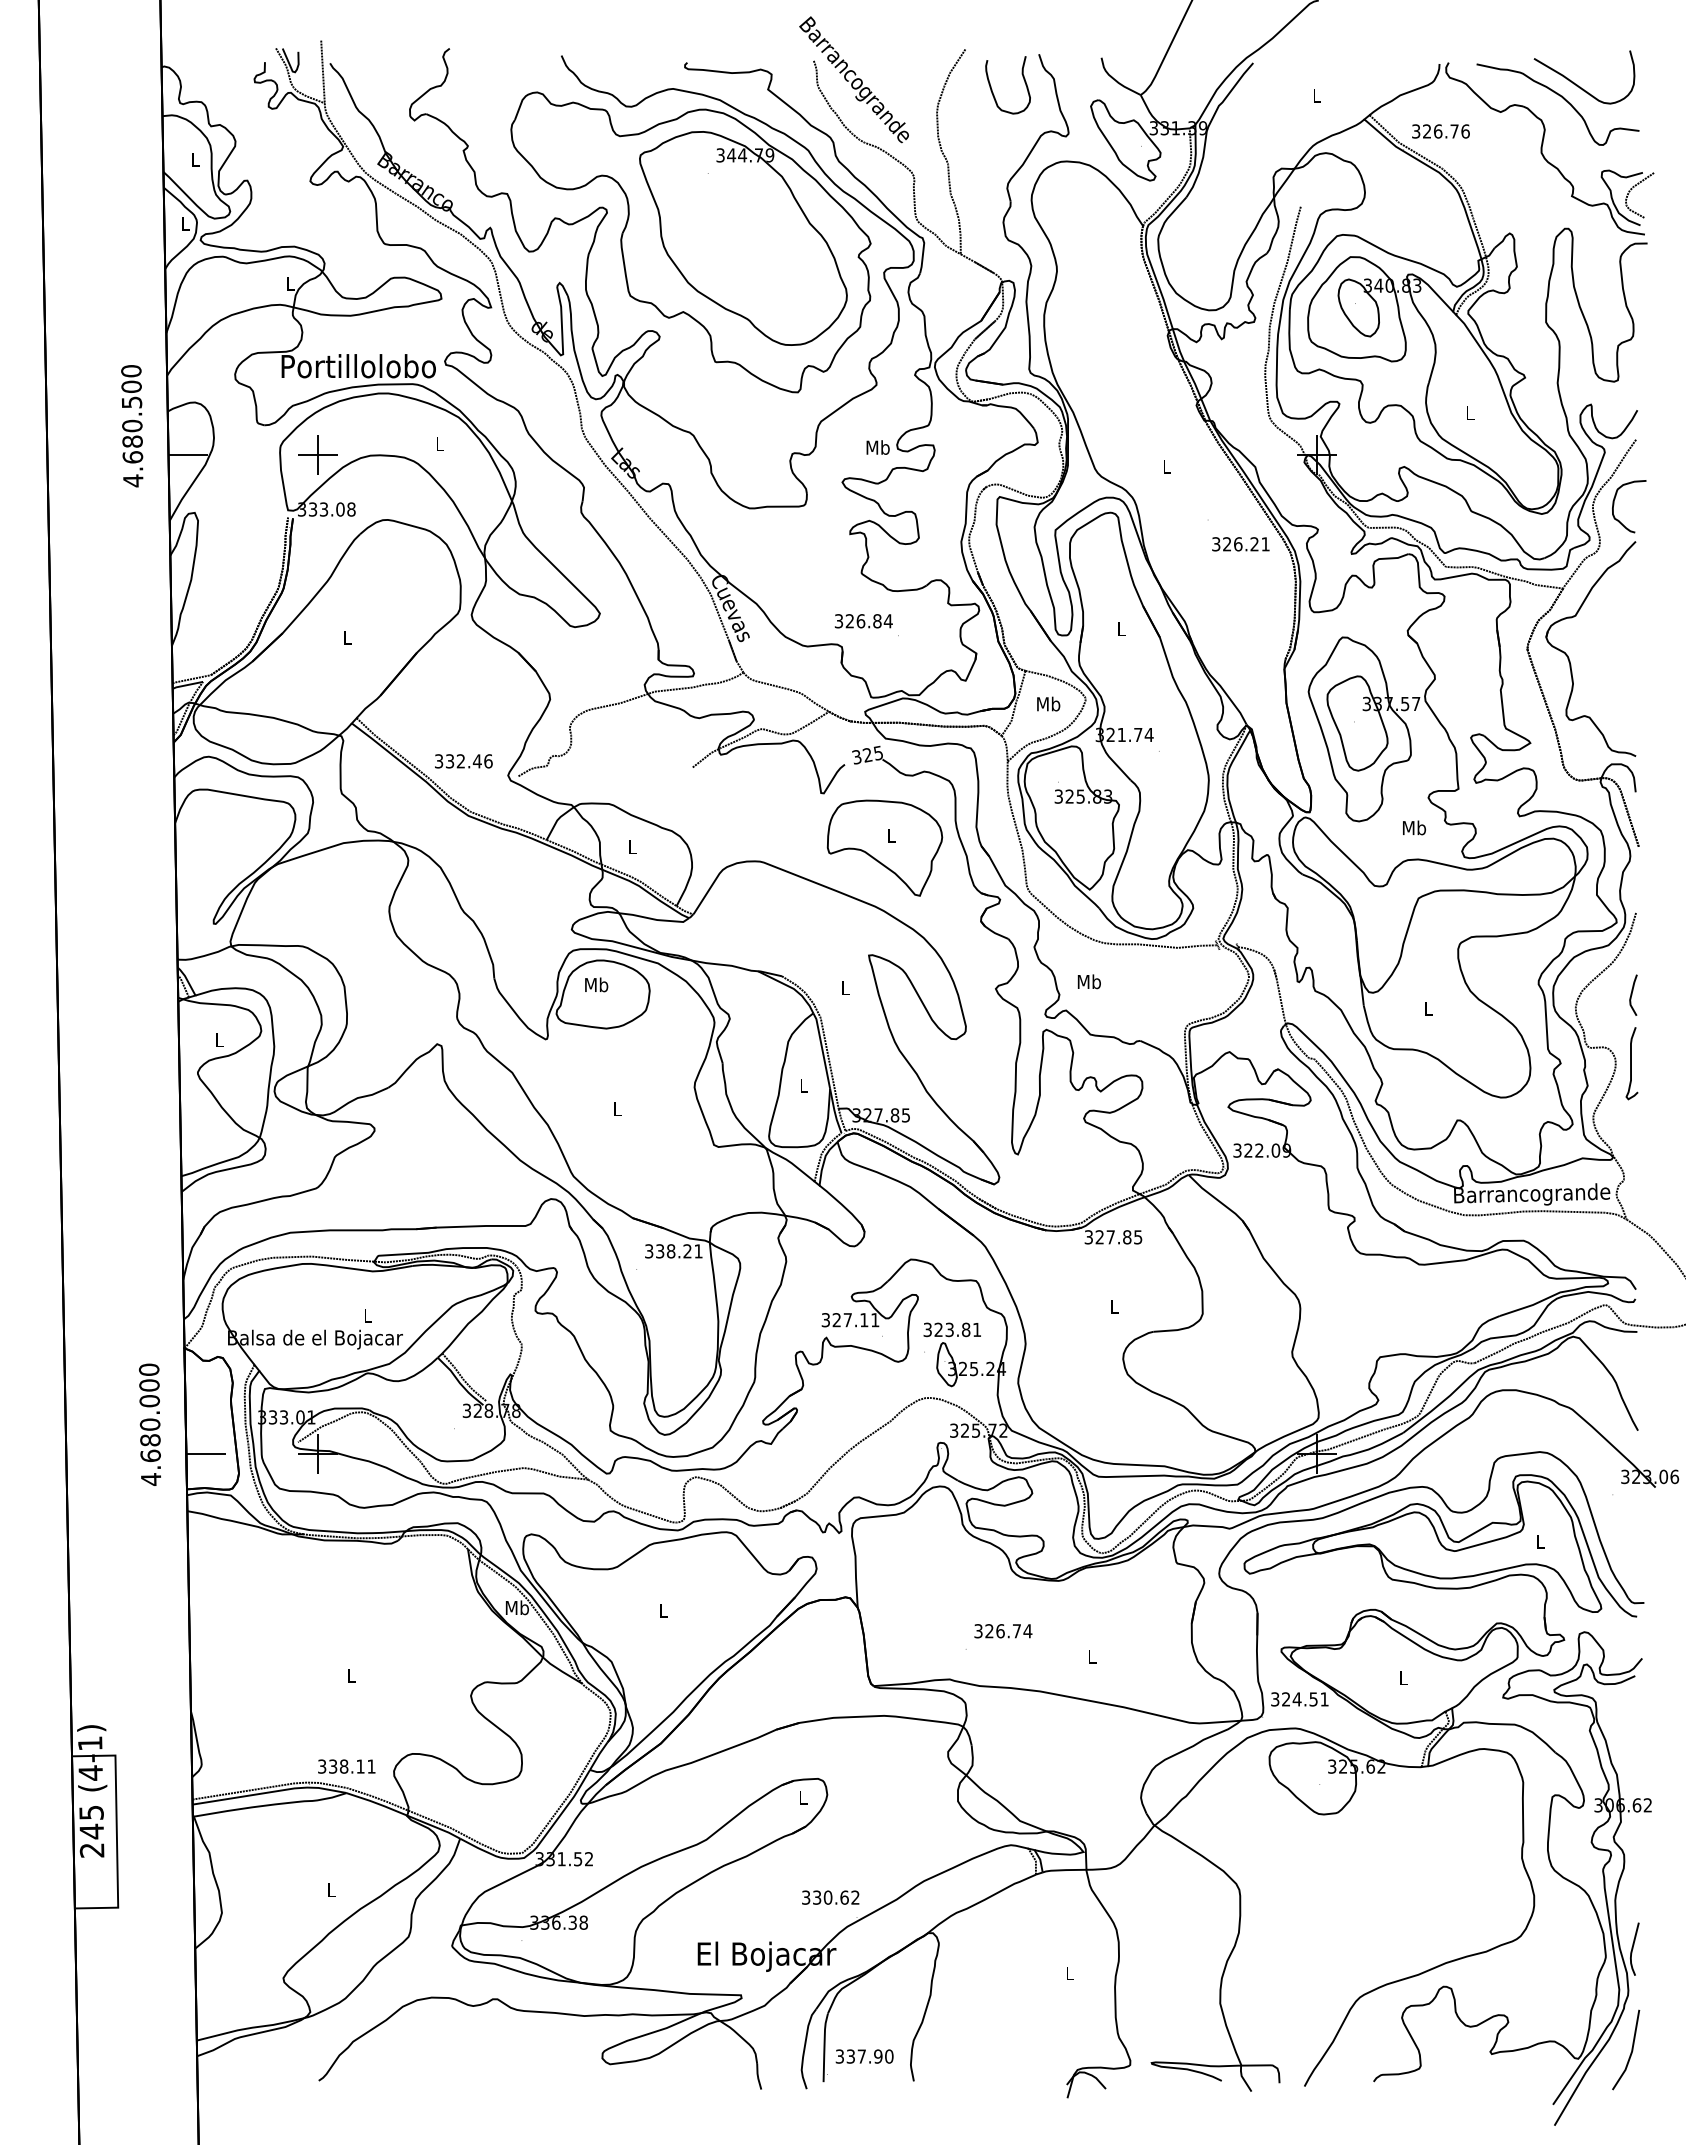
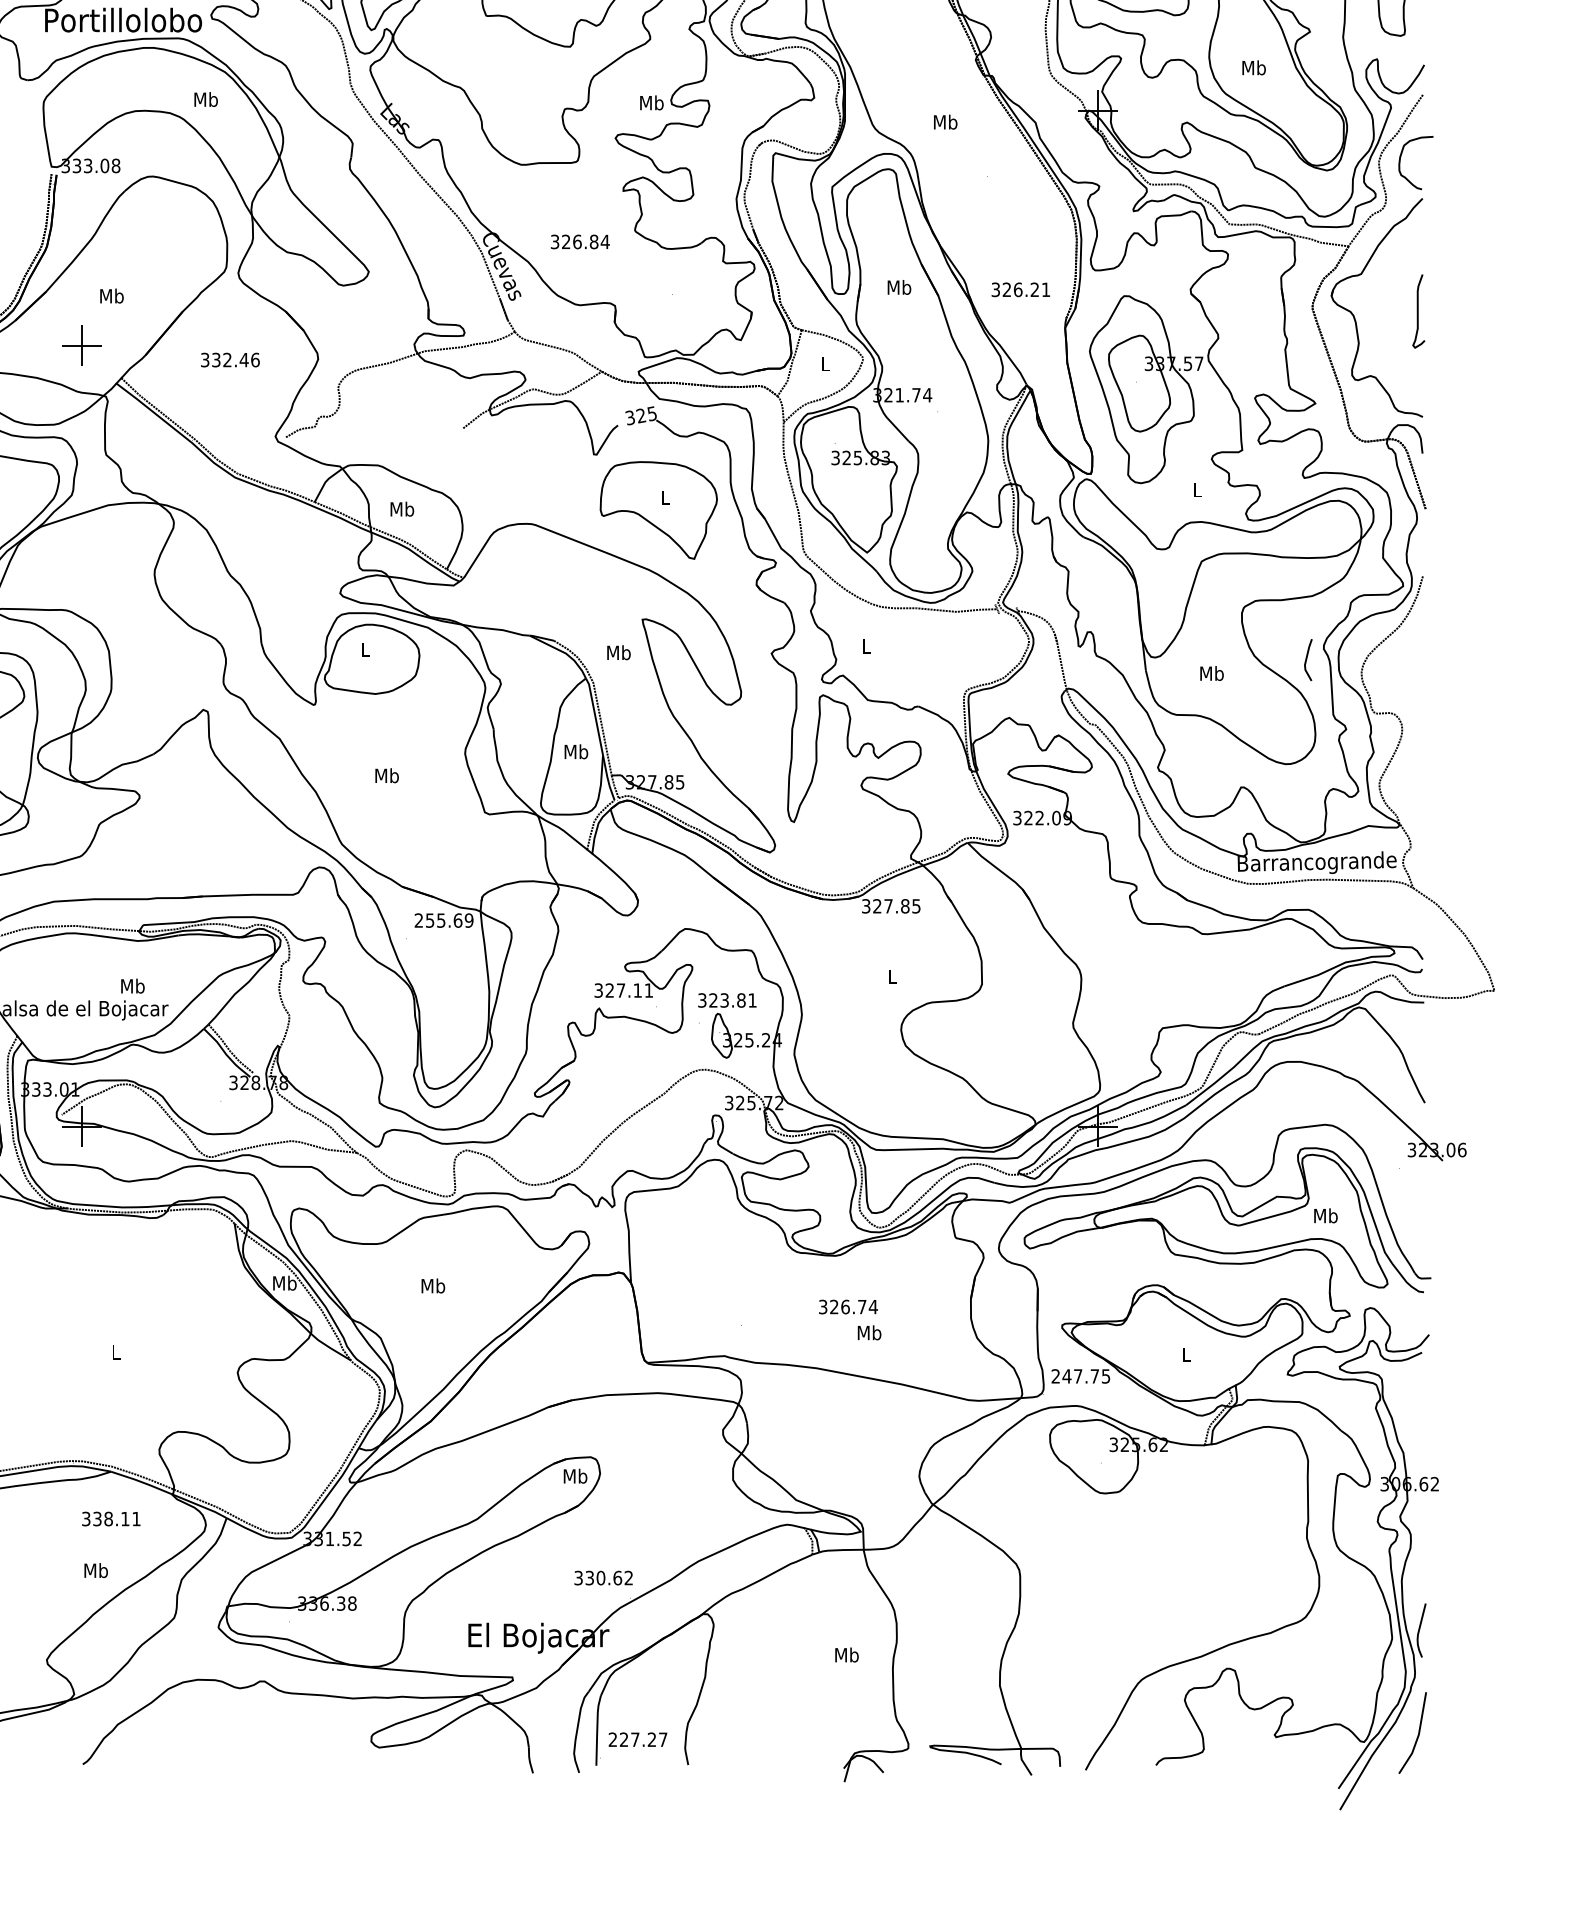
text: (1469, 412) -> (1253, 67), L -> Mb
text: (439, 443) -> (205, 98), L -> Mb
part: (317, 454) -> (81, 344), moved
text: (1166, 466) -> (945, 122), L -> Mb
text: (1240, 544) -> (1020, 290), moved
text: (863, 621) -> (580, 242), moved
text: (1121, 628) -> (899, 286), L -> Mb
text: (346, 637) -> (111, 296), L -> Mb
text: (1048, 703) -> (825, 363), Mb -> L
text: (463, 761) -> (230, 360), moved
text: (1414, 827) -> (1197, 489), Mb -> L
text: (632, 846) -> (401, 508), L -> Mb
text: (1088, 981) -> (865, 646), Mb -> L
text: (596, 984) -> (365, 649), Mb -> L
text: (845, 987) -> (618, 652), L -> Mb
line: (1632, 994) -> (1307, 659), moved
text: (1428, 1008) -> (1211, 673), L -> Mb
curve: (1631, 1063) -> (1418, 311), moved
text: (803, 1085) -> (575, 751), L -> Mb
text: (617, 1108) -> (386, 775), L -> Mb
text: (673, 1251) -> (443, 920), 338.21 -> 255.69
text: (367, 1315) -> (132, 985), L -> Mb
text: (1540, 1541) -> (1325, 1215), L -> Mb
text: (662, 1610) -> (432, 1285), L -> Mb
text: (1003, 1631) -> (848, 1307), moved
text: (1091, 1656) -> (868, 1332), L -> Mb
text: (1299, 1699) -> (1080, 1376), 324.51 -> 247.75
text: (346, 1766) -> (111, 1518), moved
text: (802, 1797) -> (574, 1476), L -> Mb
text: (331, 1890) -> (95, 1570), L -> Mb
text: (1069, 1973) -> (846, 1655), L -> Mb
text: (864, 2056) -> (637, 1739), 337.90 -> 227.27

